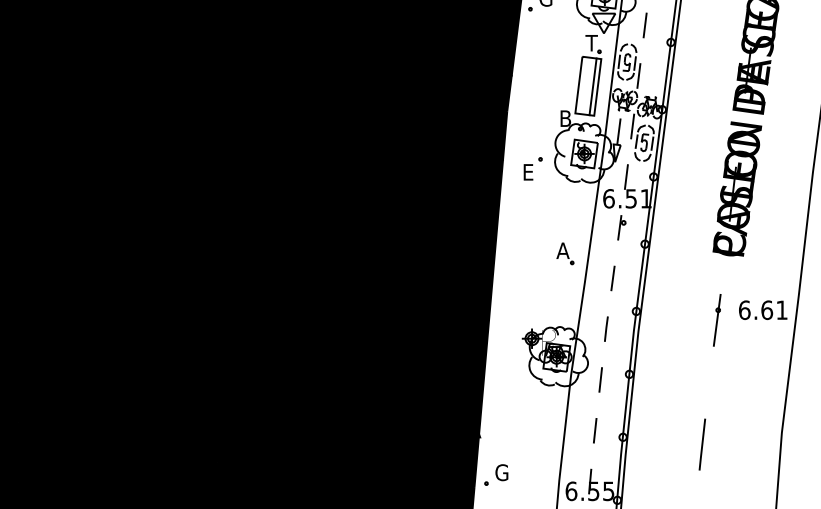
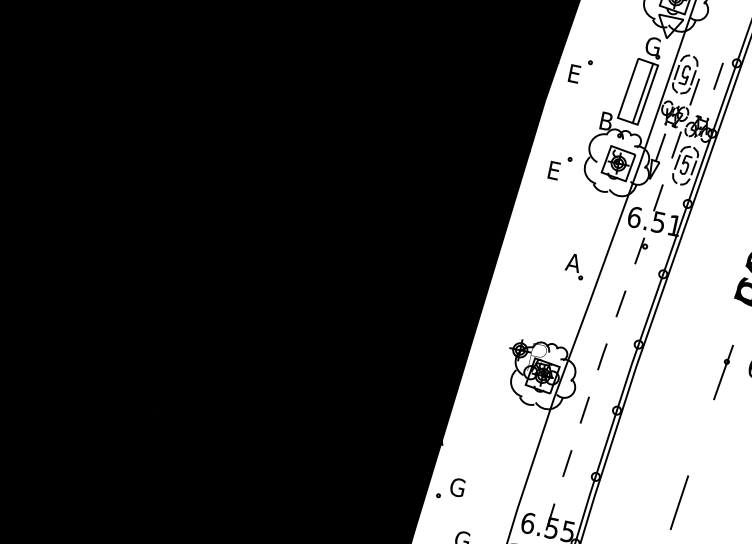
line: (644, 25) -> (717, 76), moved
text: (592, 42) -> (652, 45), T -> G
part: (532, 78) -> (579, 70), added

